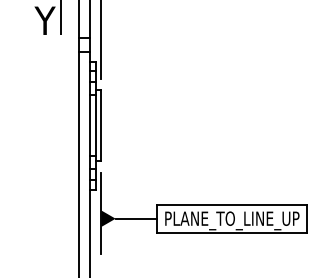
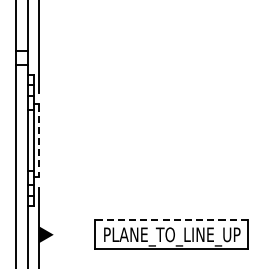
line: (101, 126) -> (39, 141), solid -> dashed
line: (232, 204) -> (172, 220), solid -> dashed
line: (135, 218) -> (73, 234), removed

